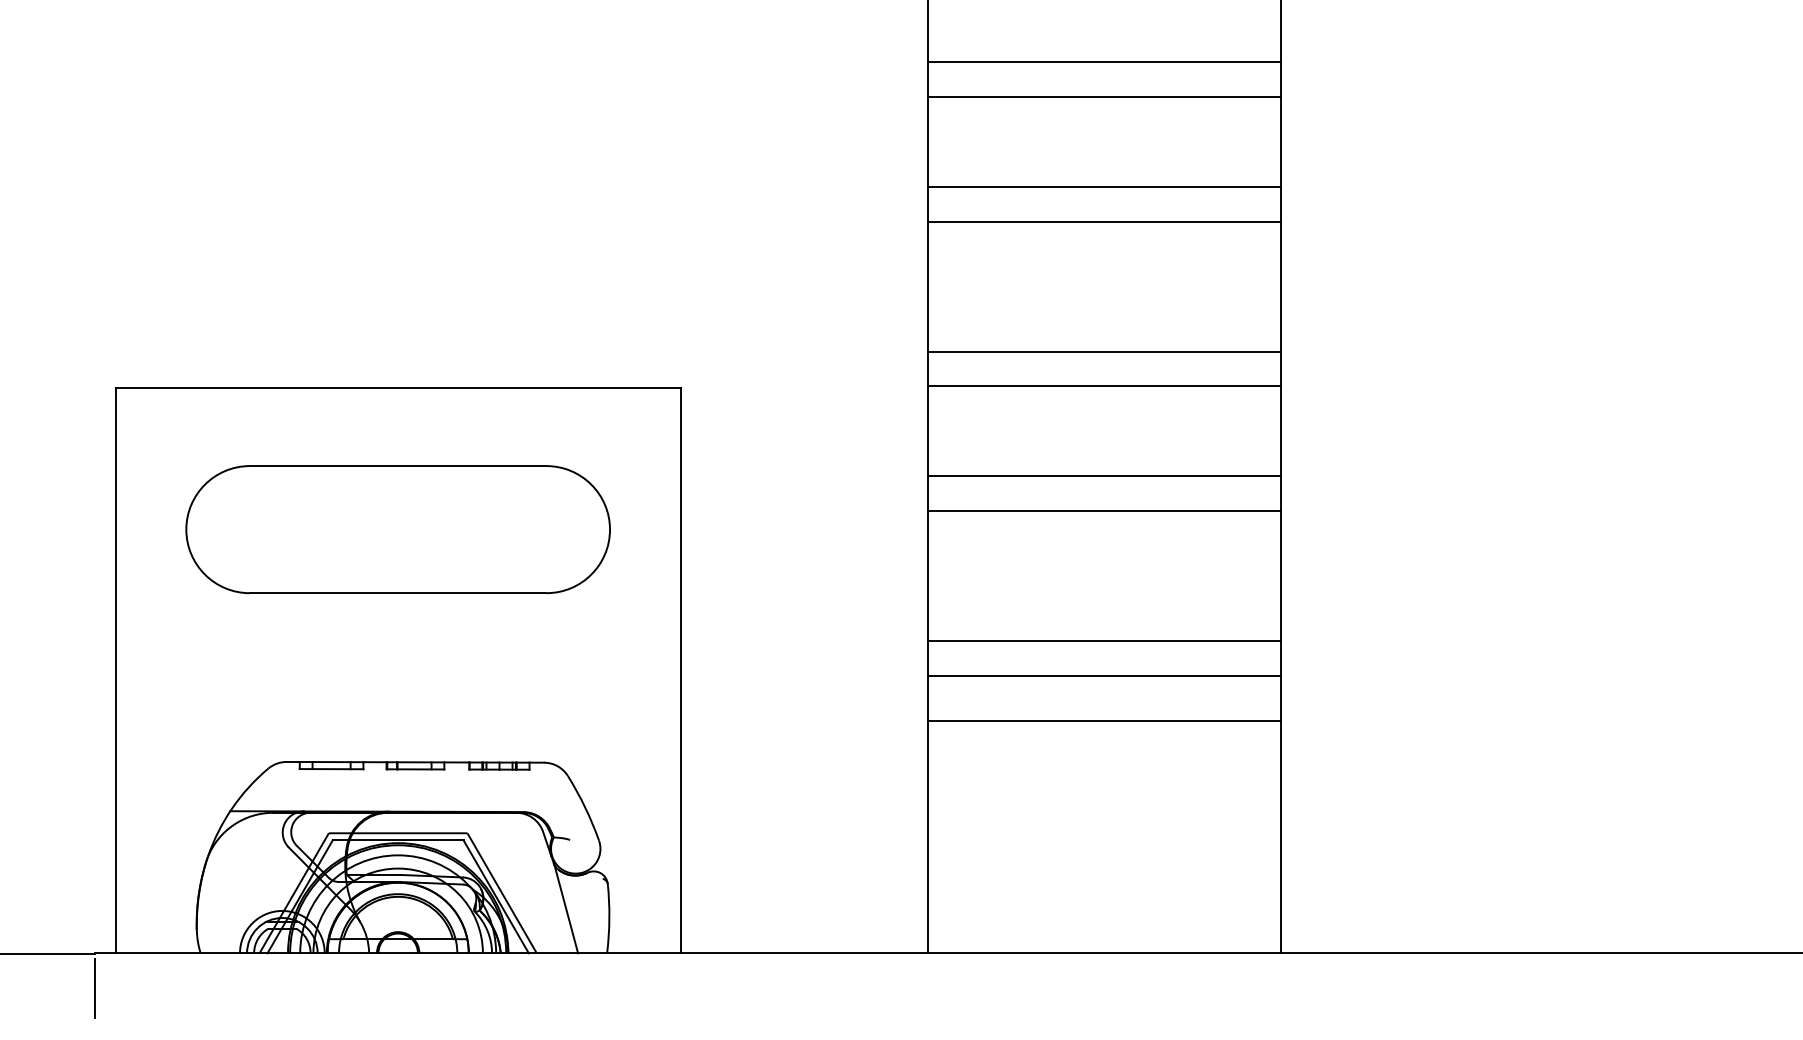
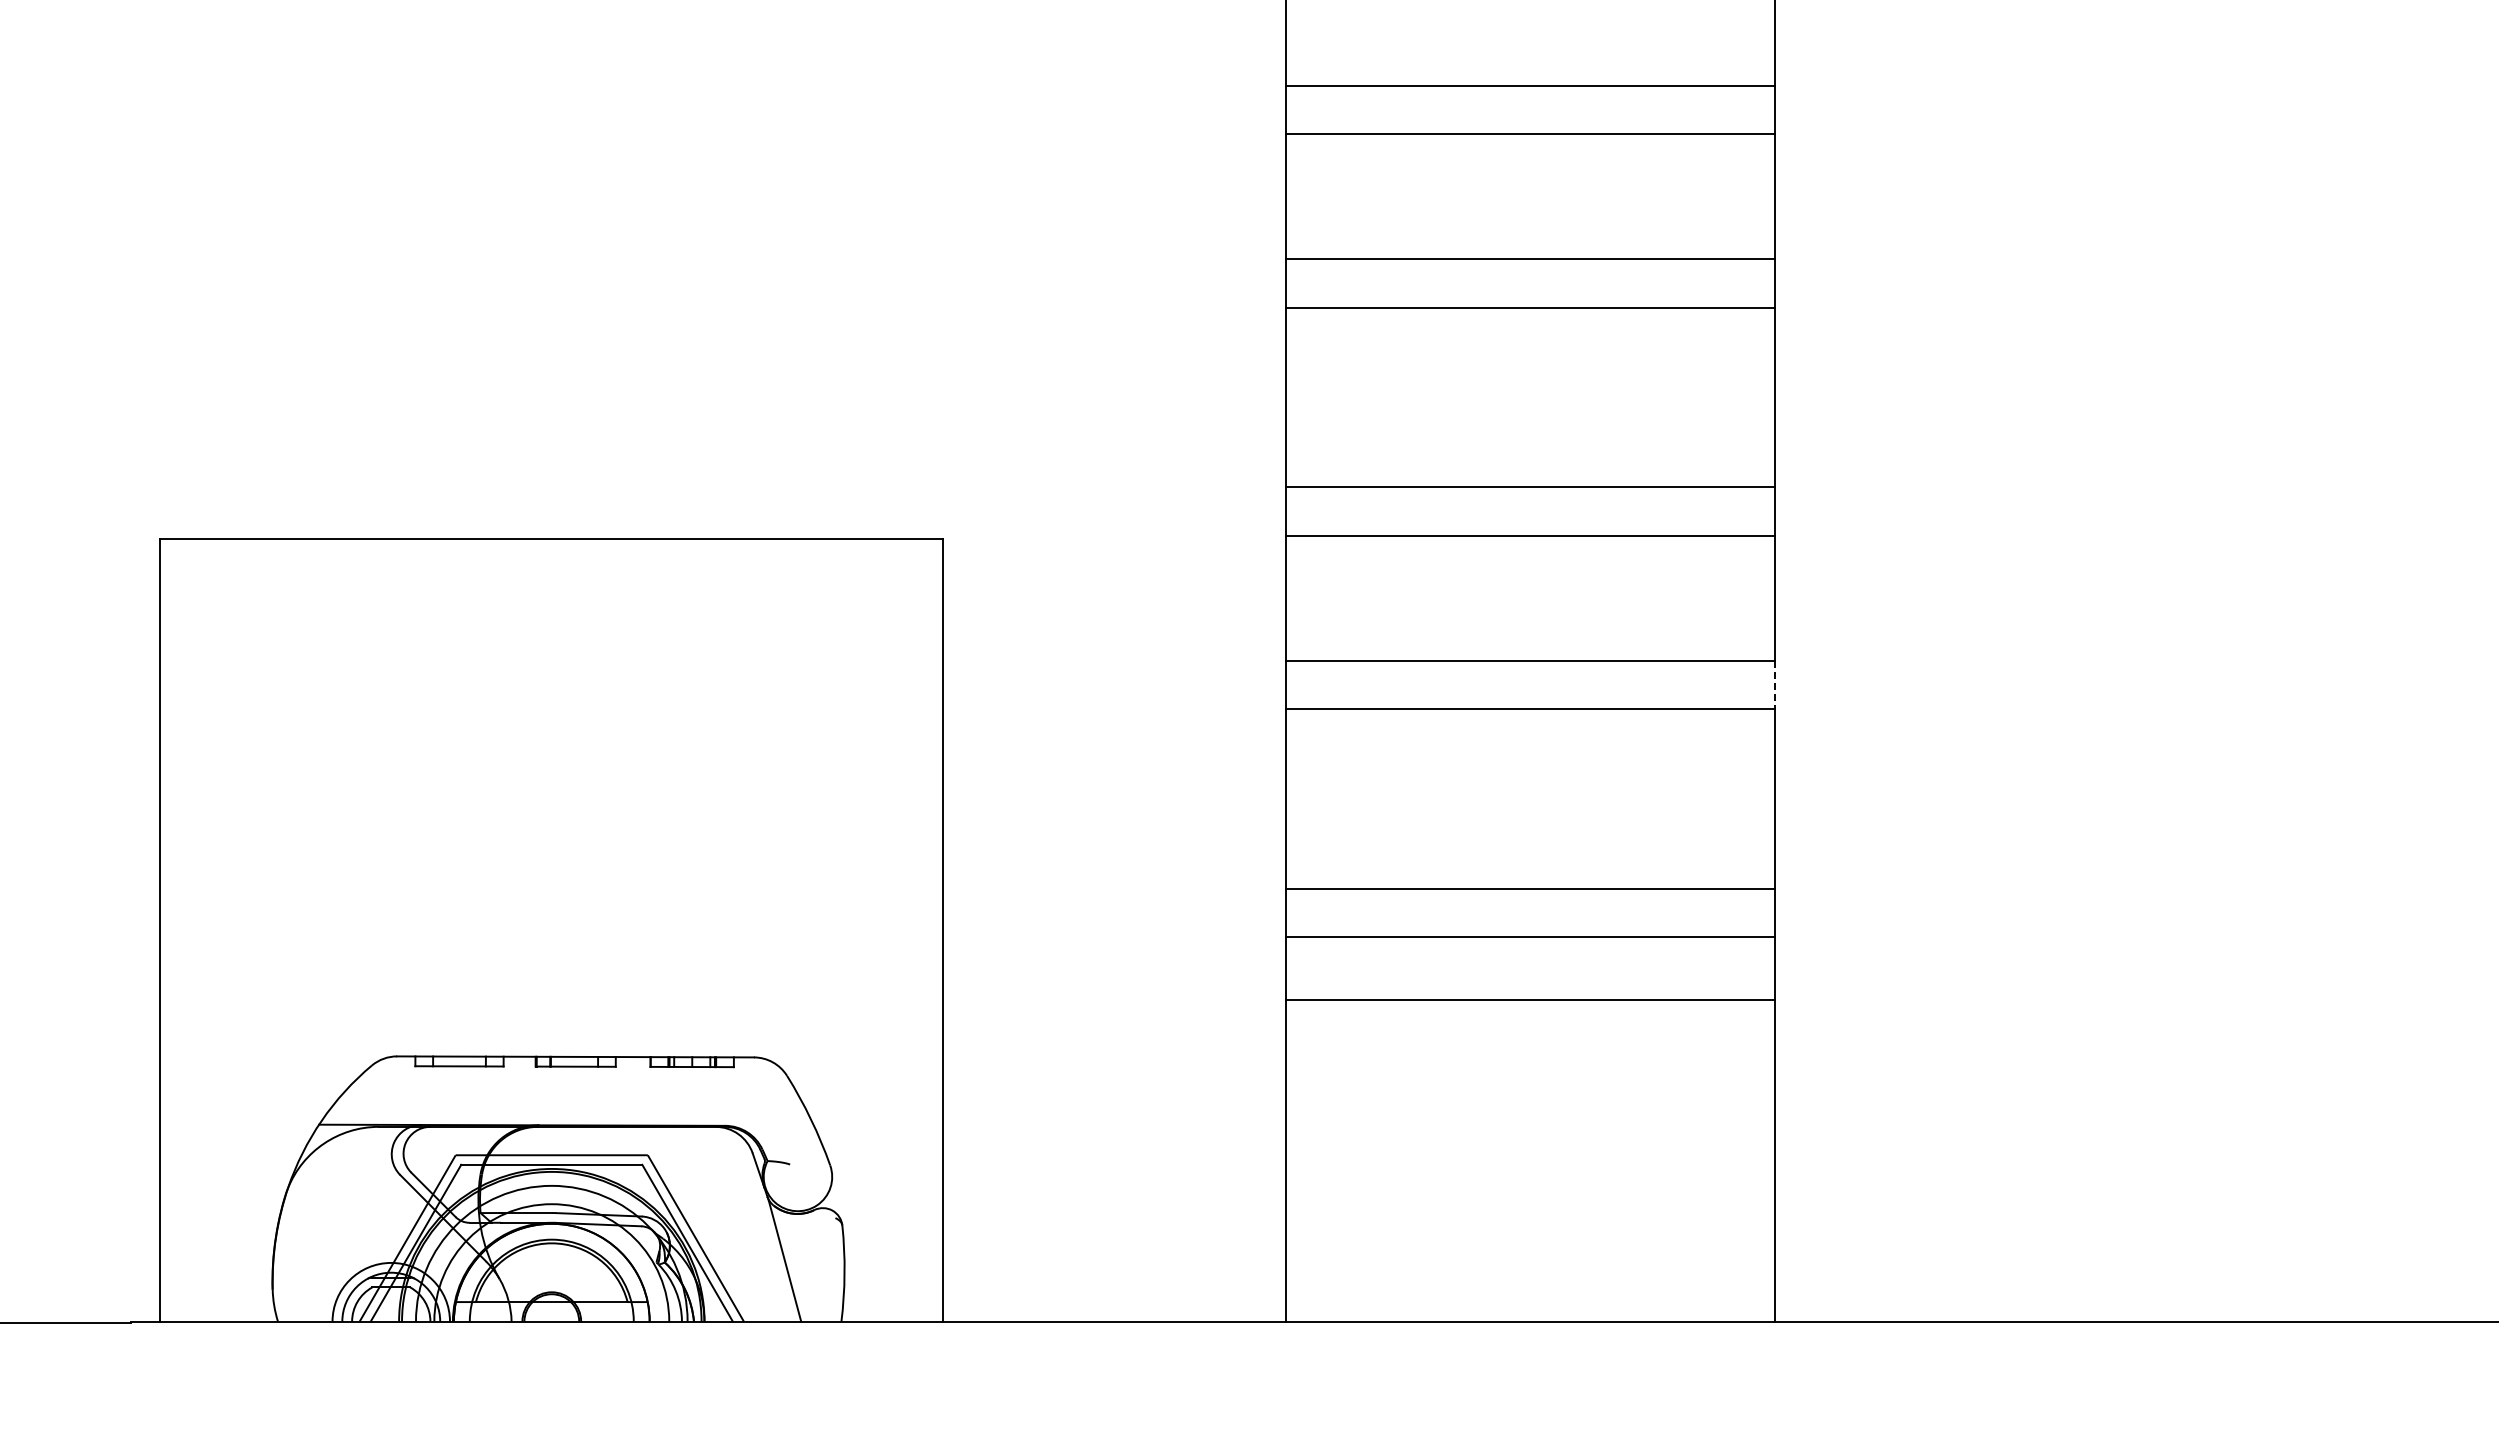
line: (1280, 494) -> (1775, 685), solid -> dashed
part: (397, 529) -> (551, 734), removed
line: (94, 988) -> (130, 1370), removed

